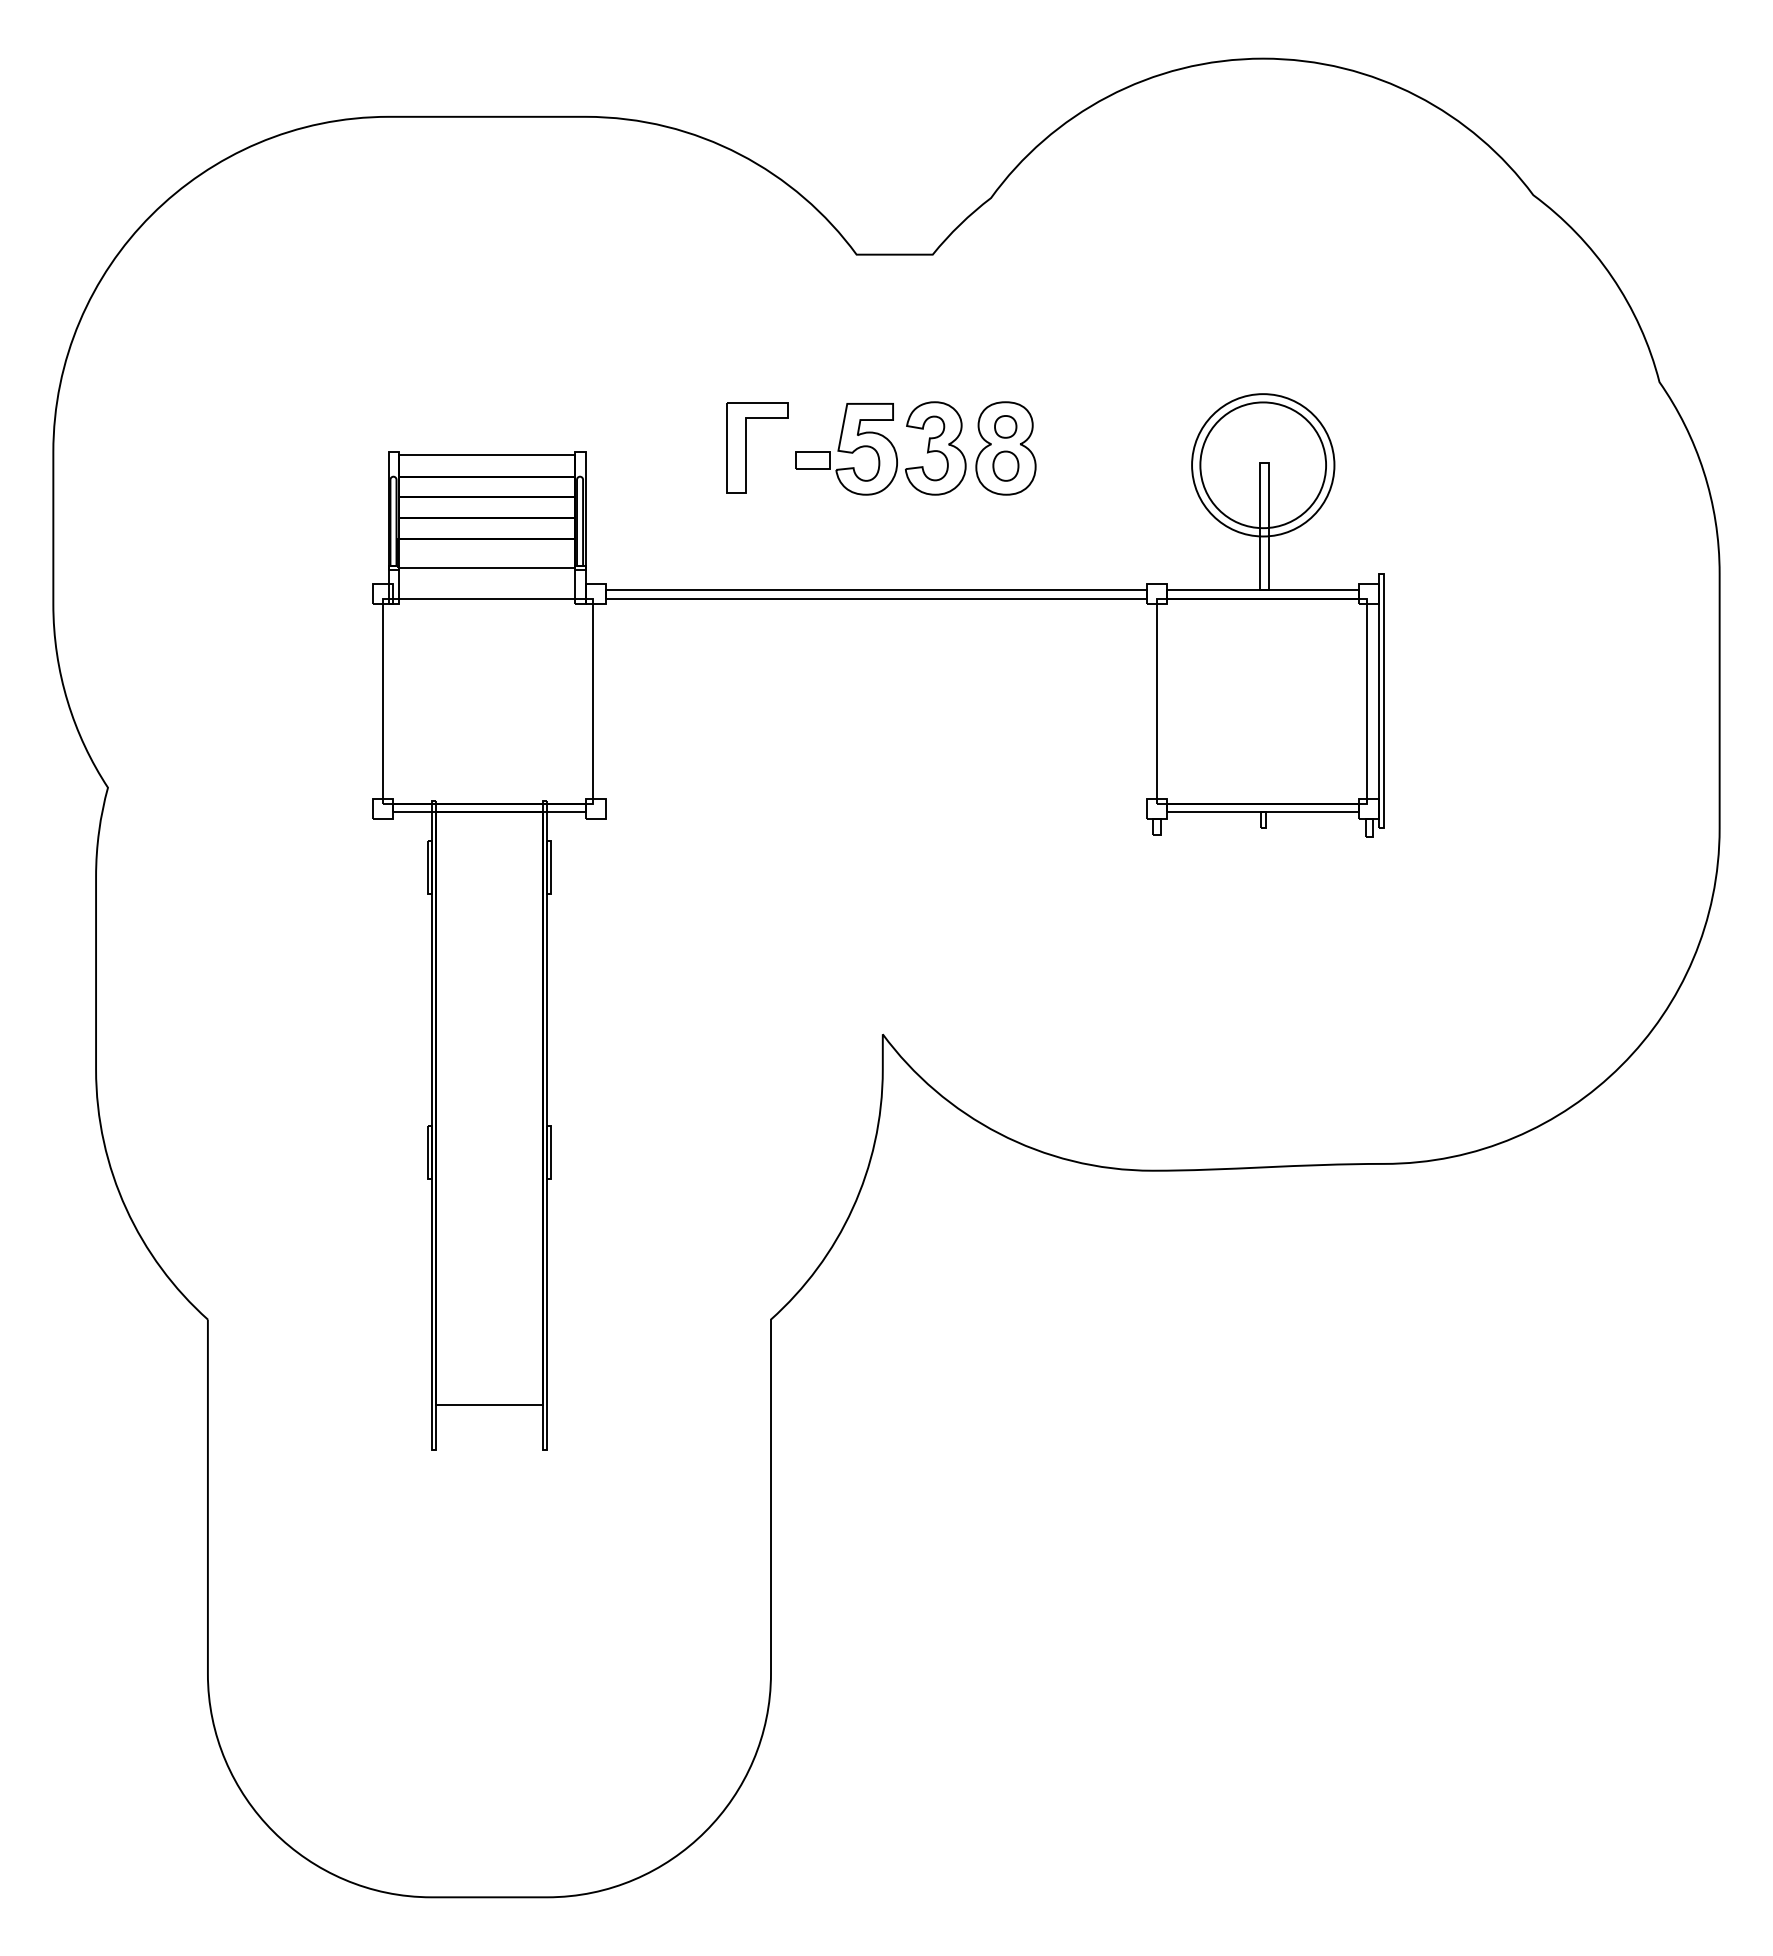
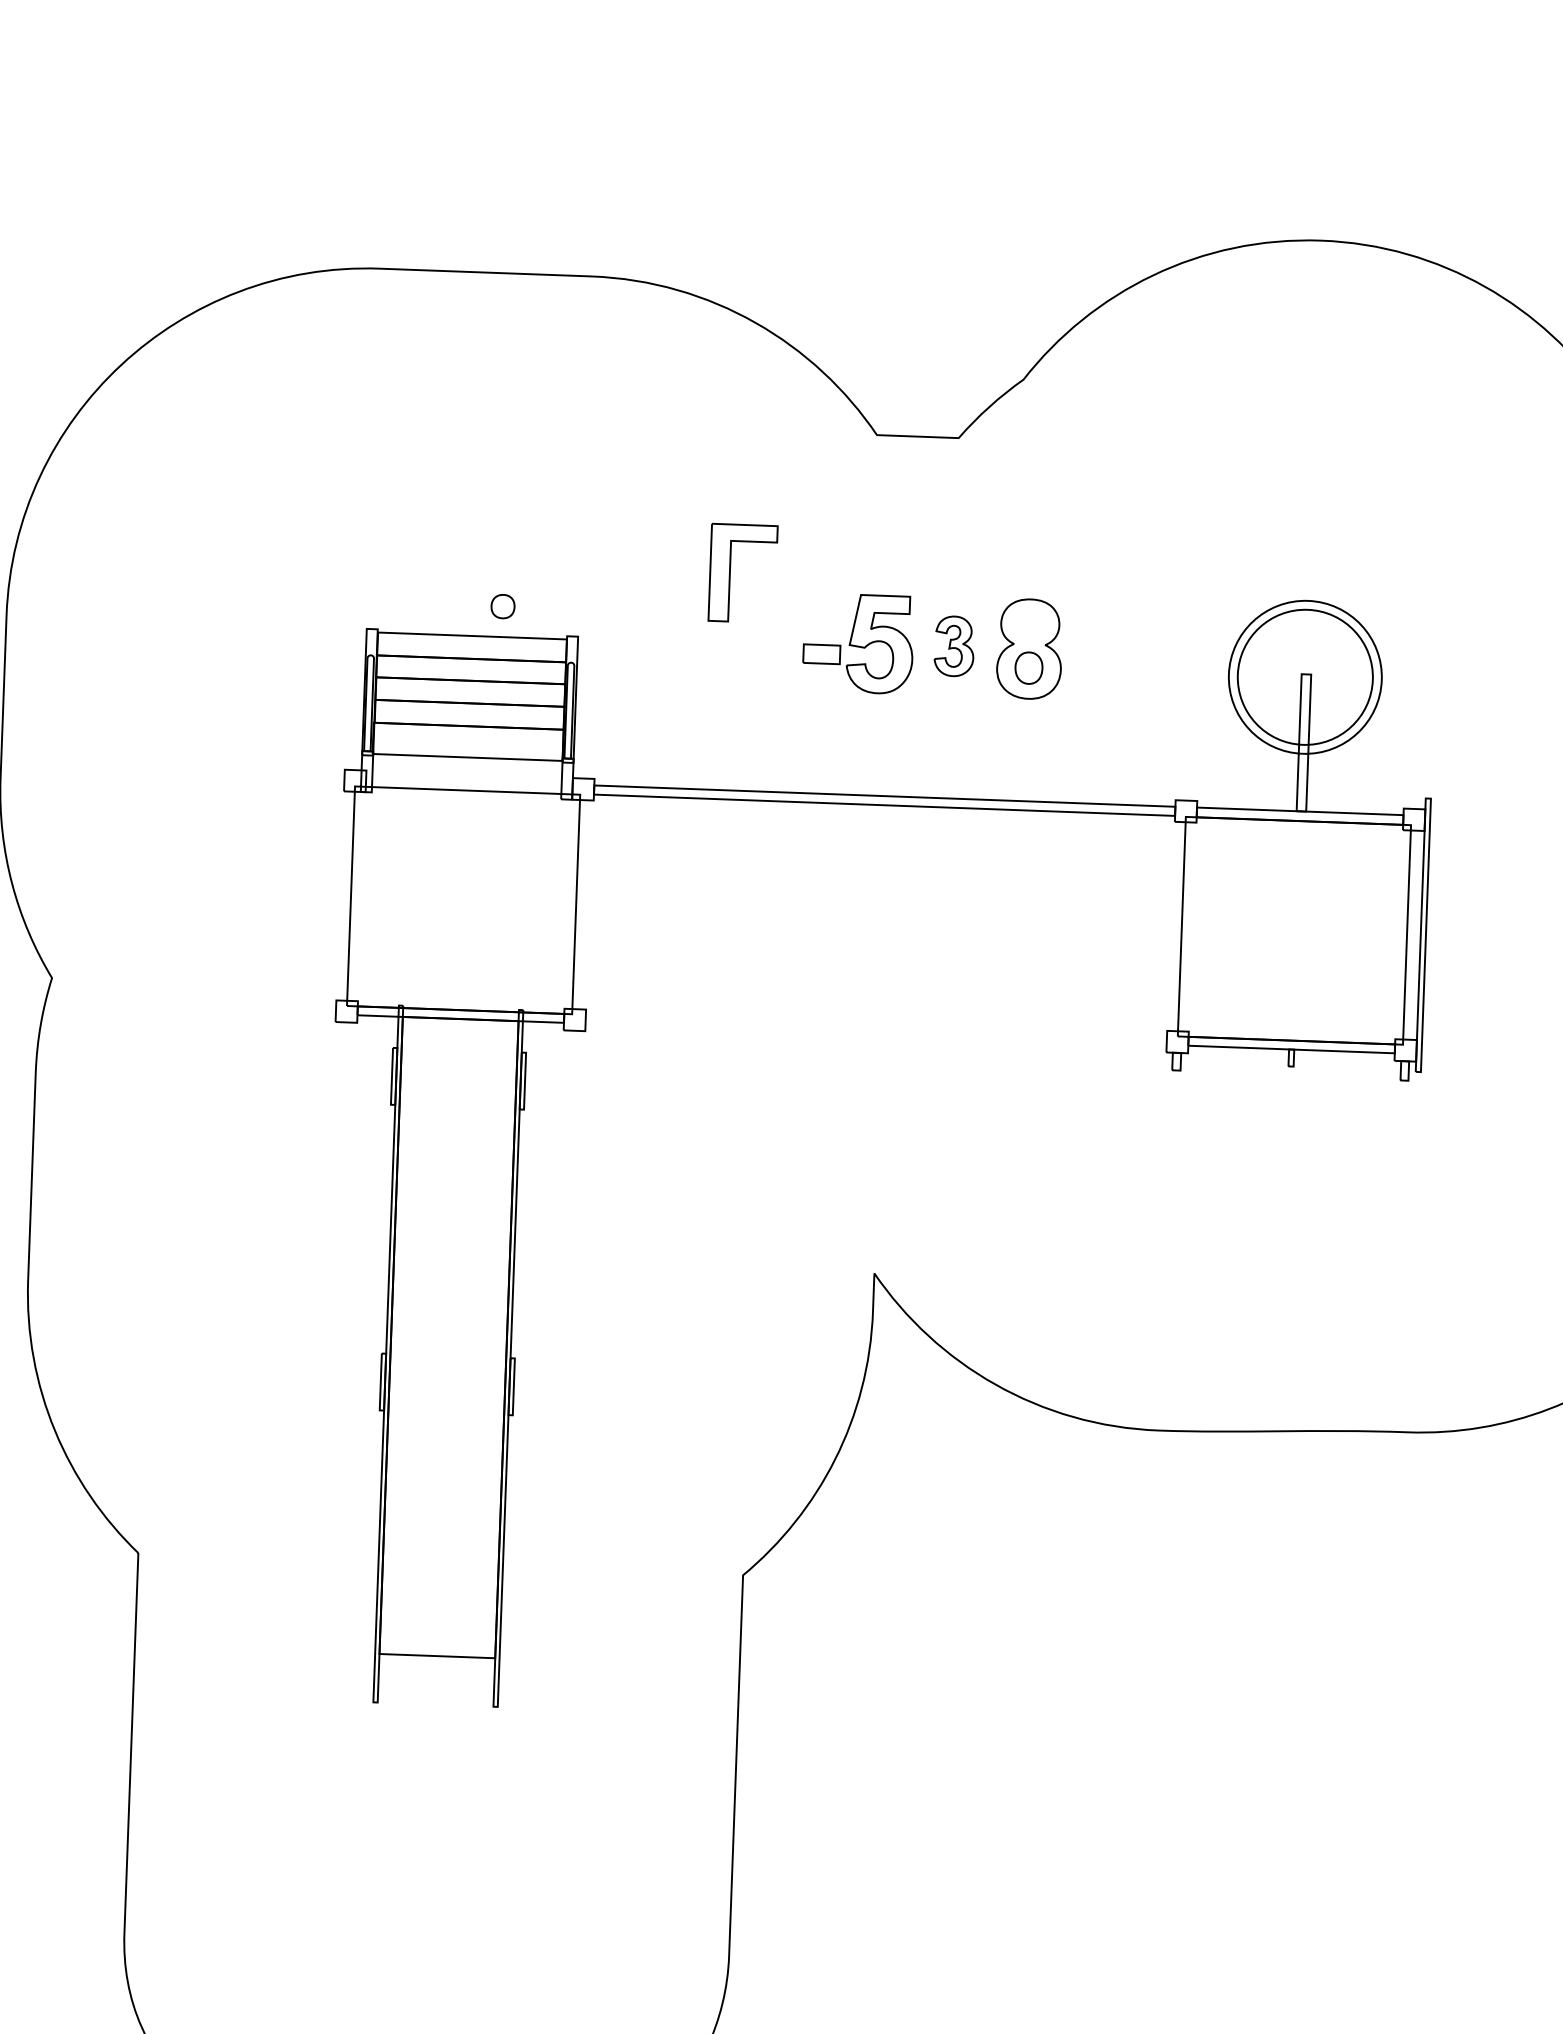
part: (1005, 426) -> (502, 606), moved
part: (746, 447) -> (730, 572), moved
part: (935, 448) -> (954, 646), size x0.6

